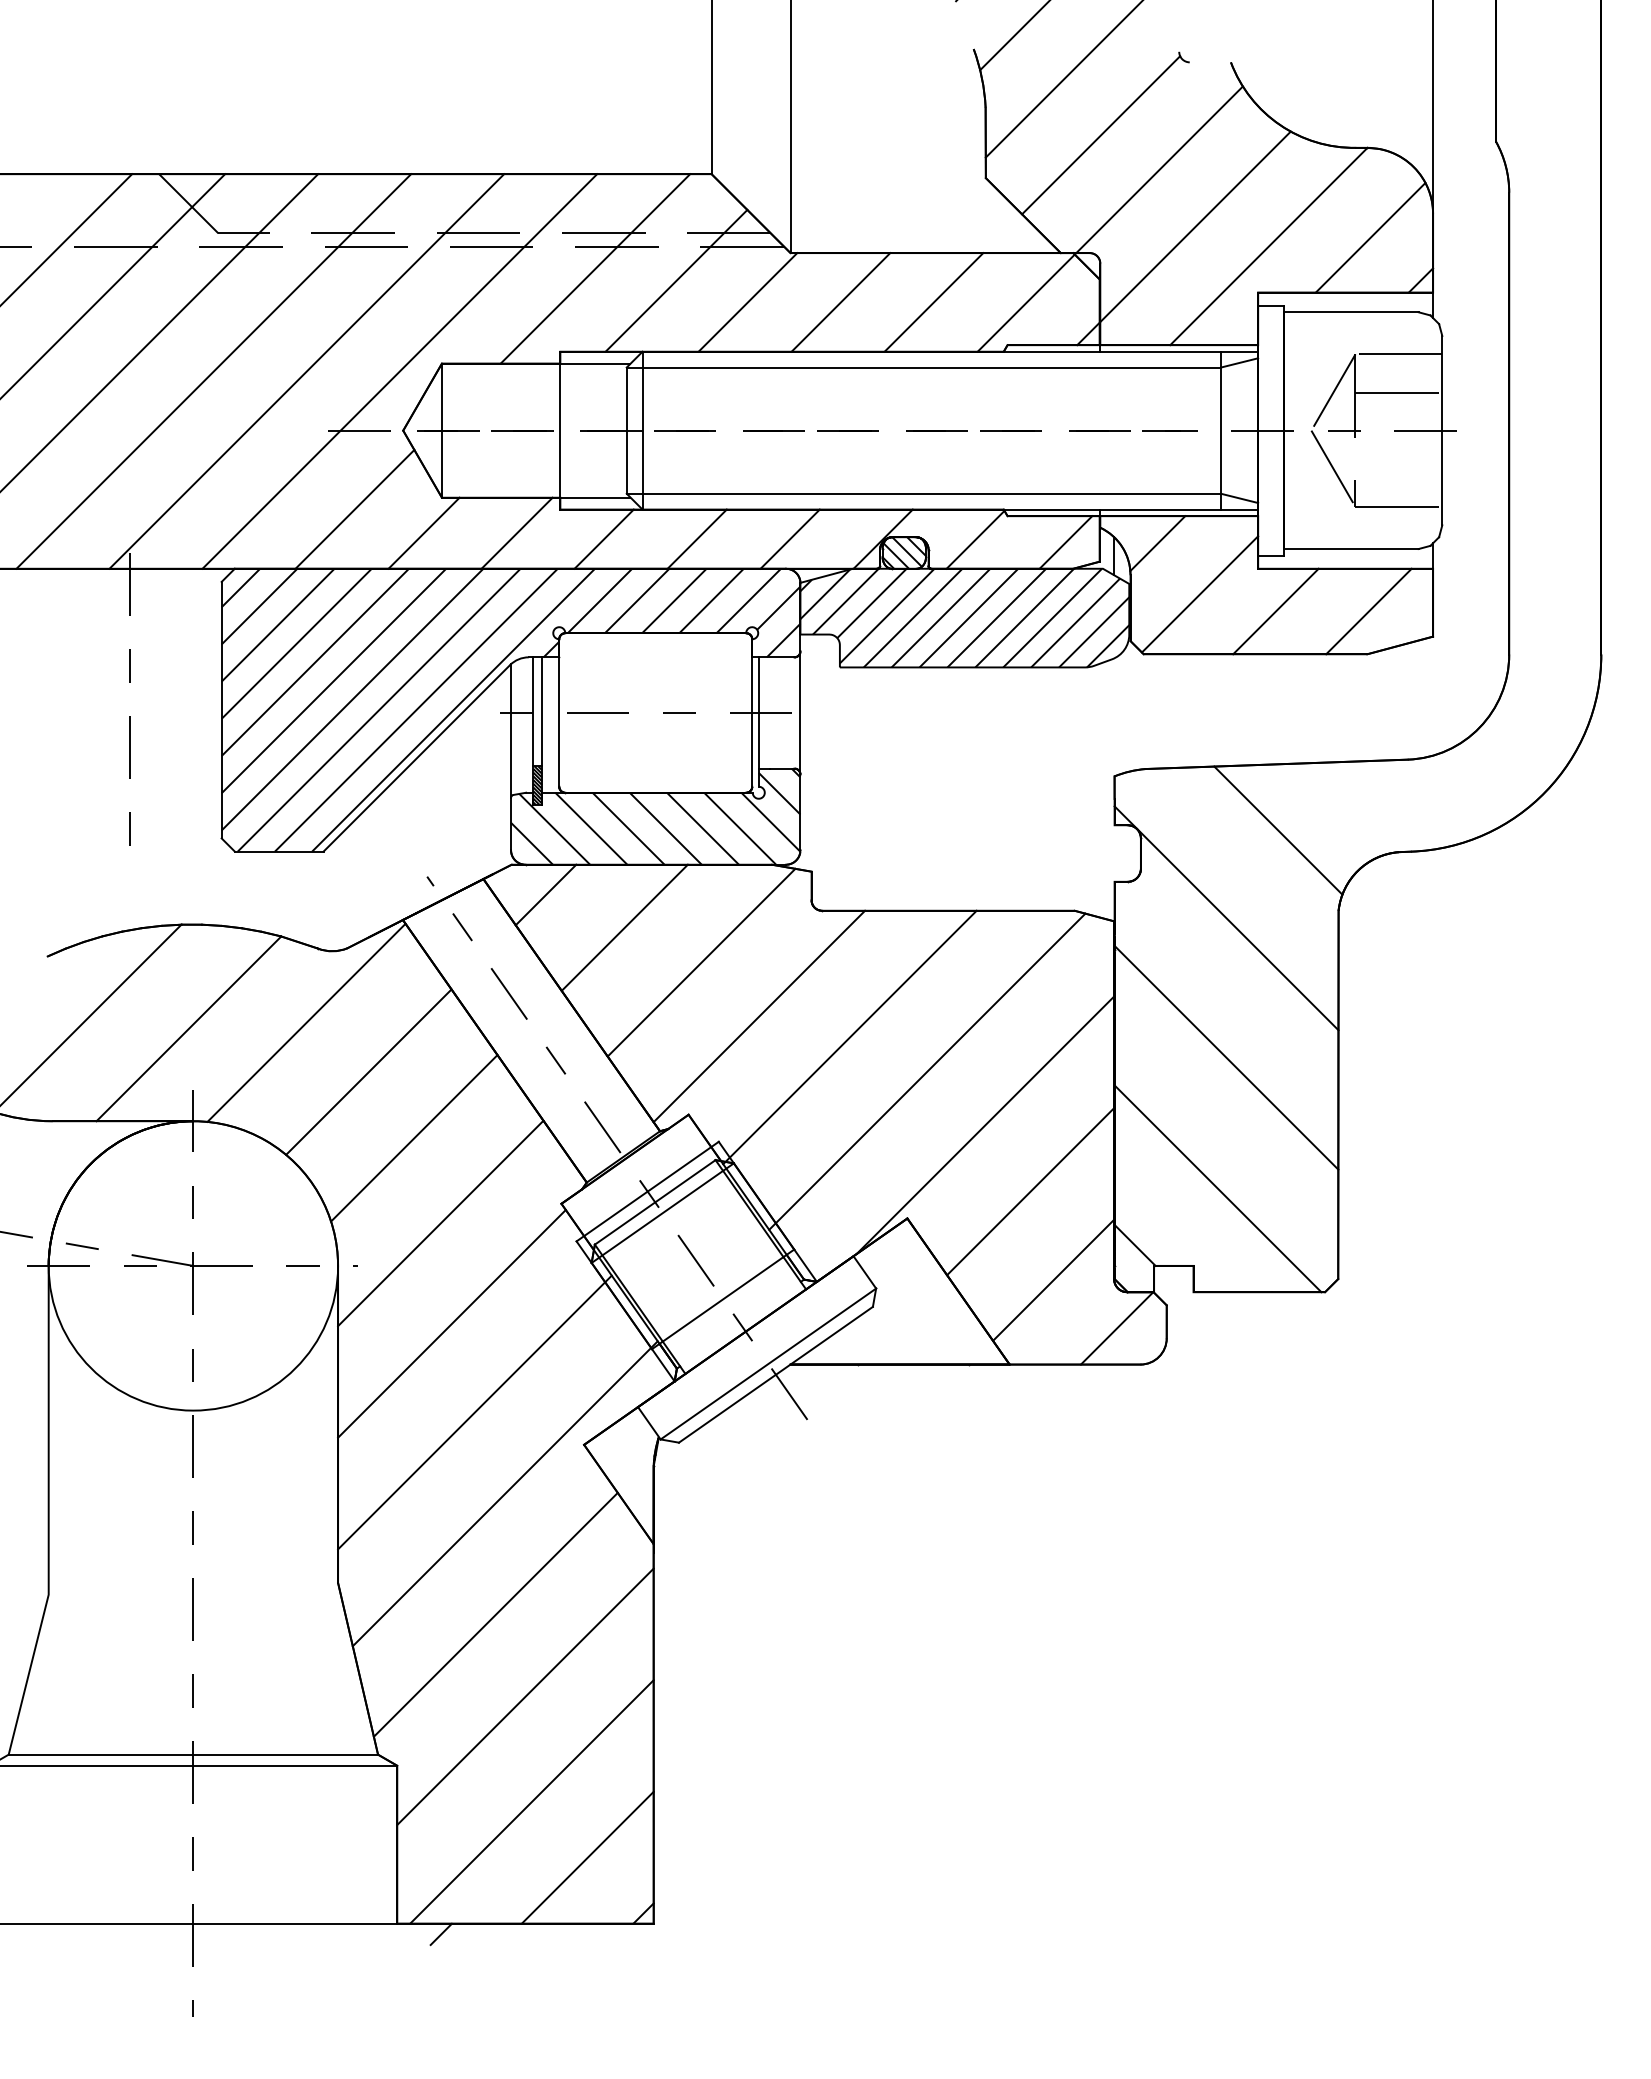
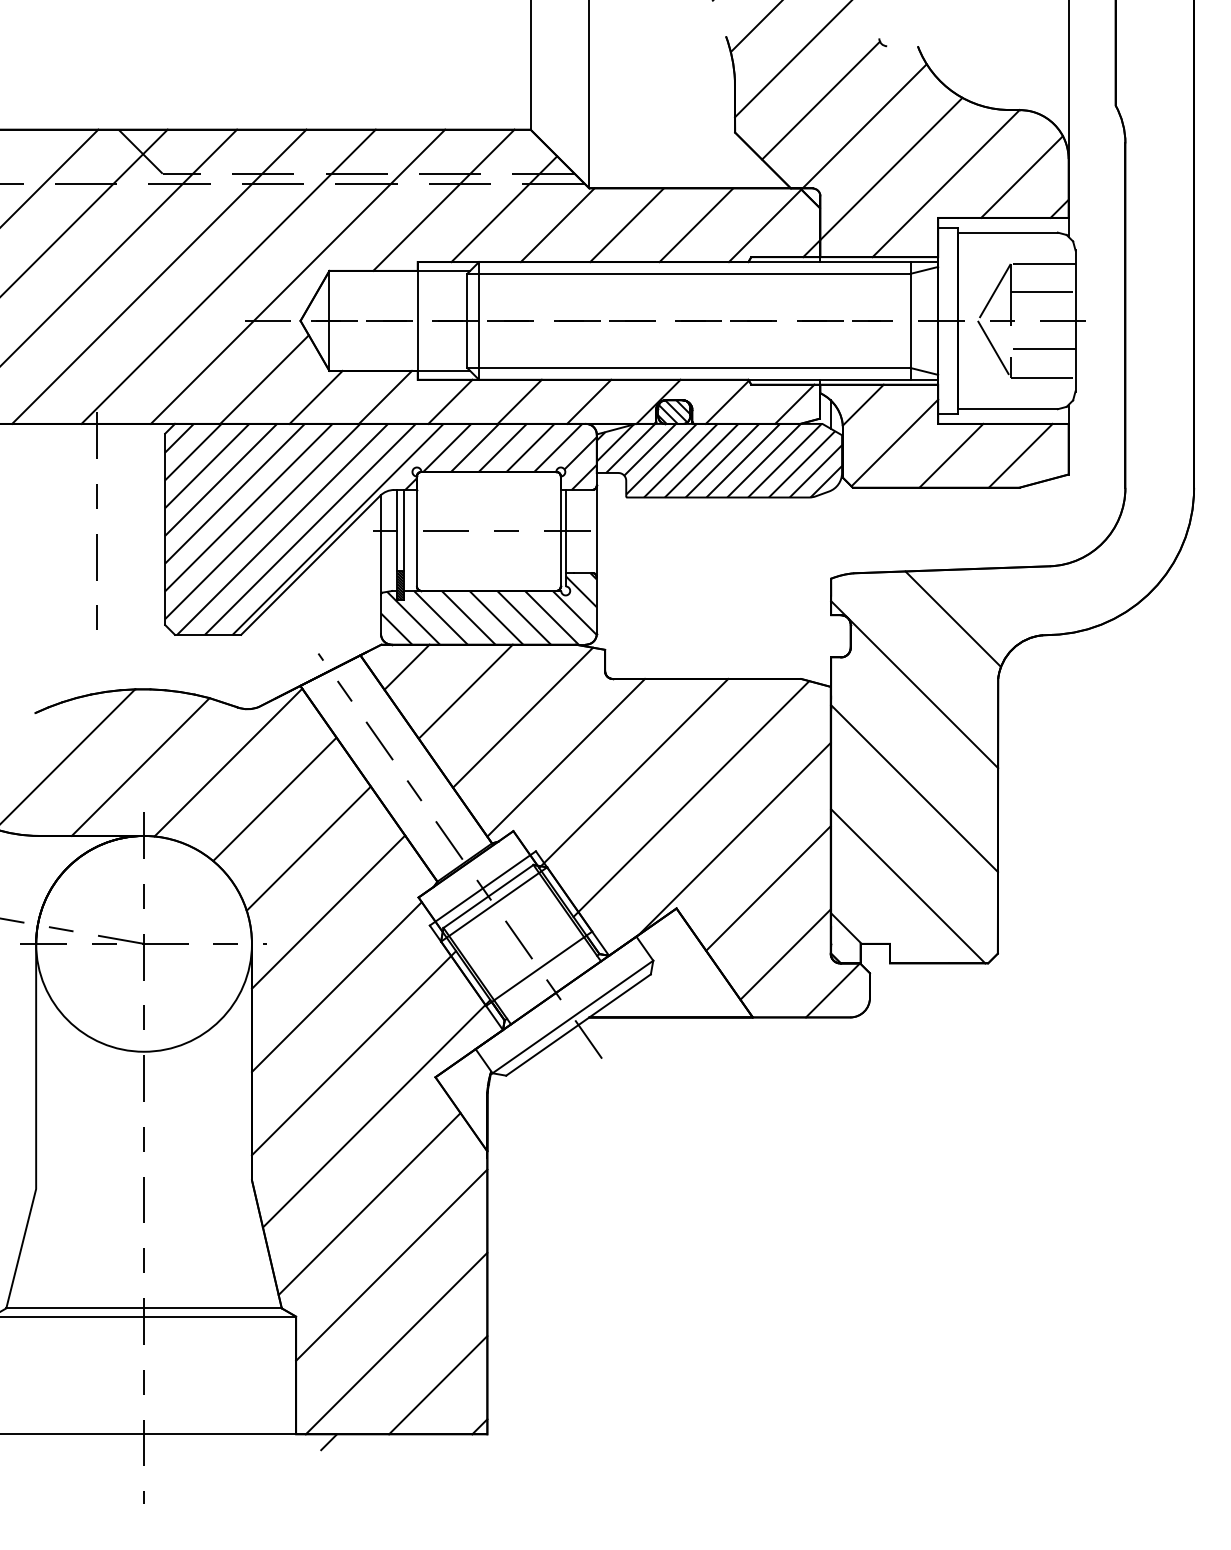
line: (1398, 468) -> (1042, 349), added

